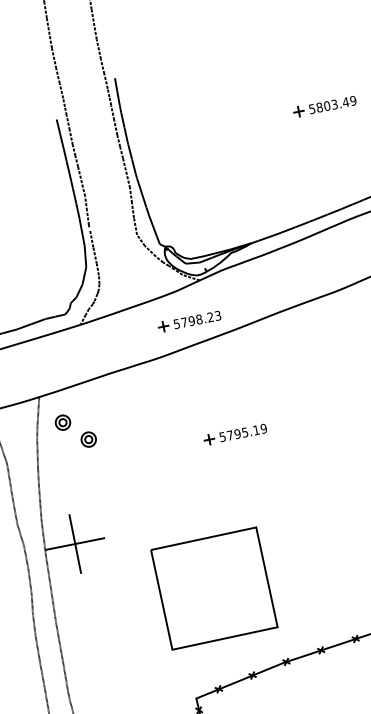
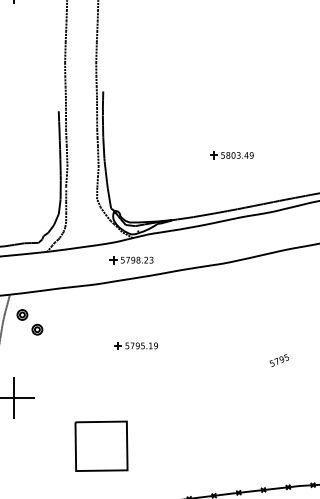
part: (324, 106) -> (231, 155), moved
part: (189, 321) -> (131, 260), moved
part: (214, 589) -> (101, 446), size x0.7

